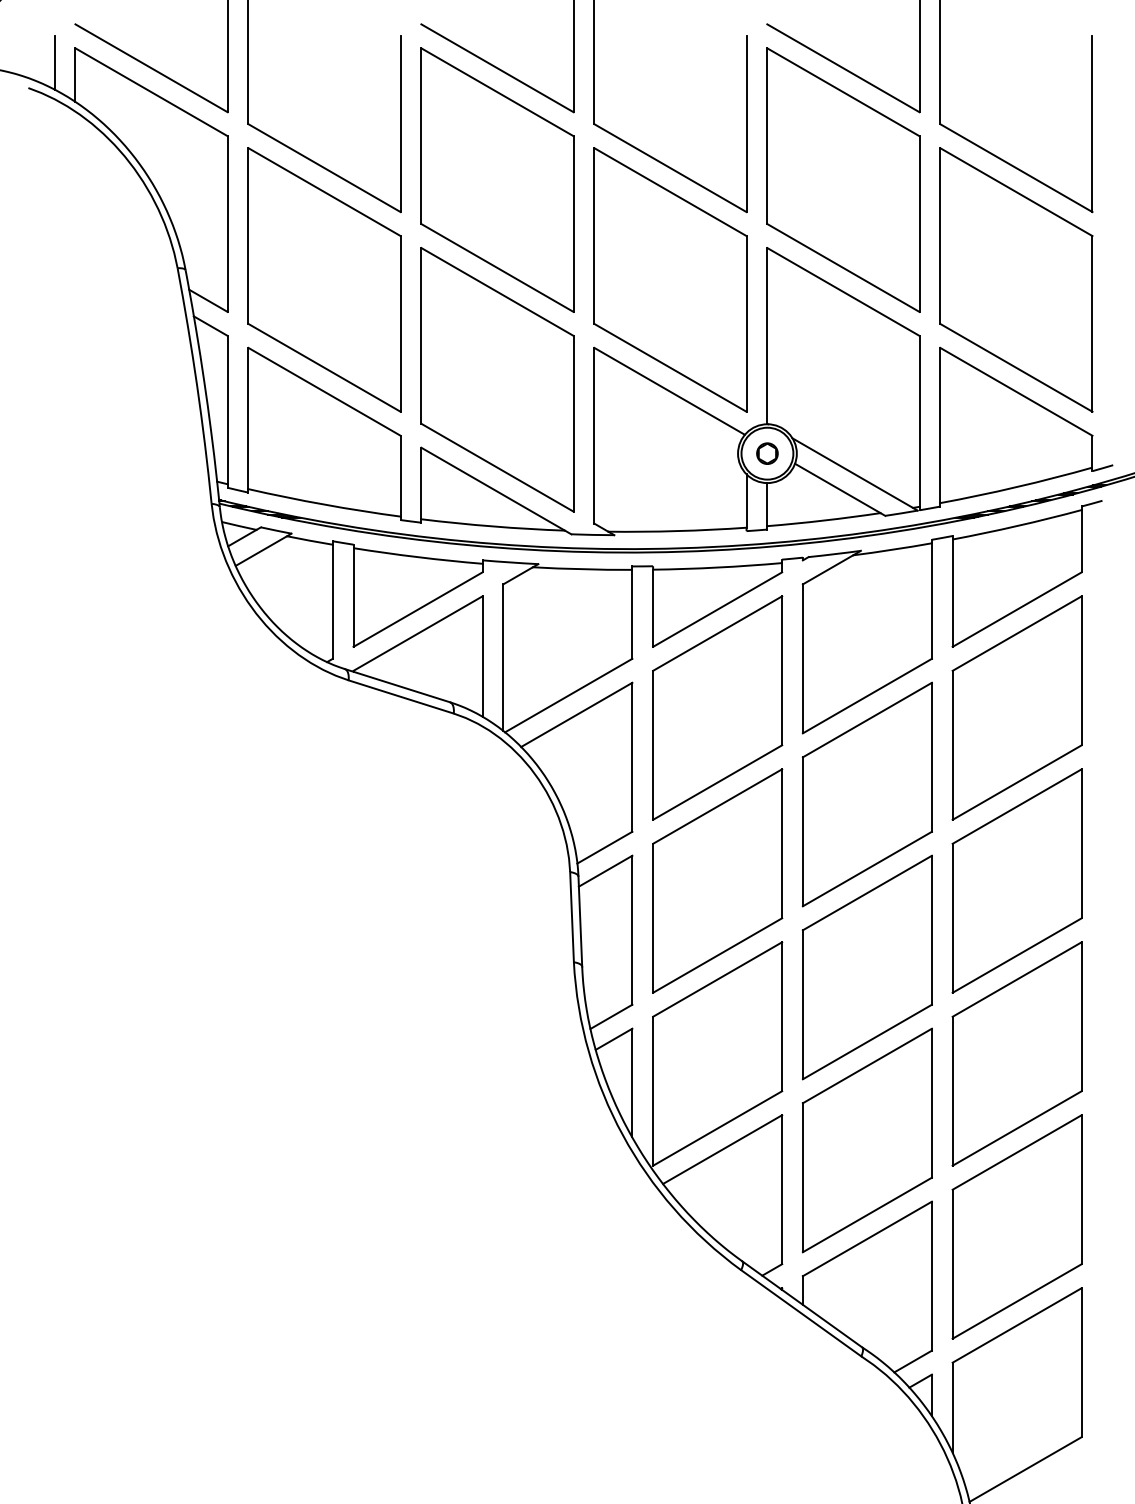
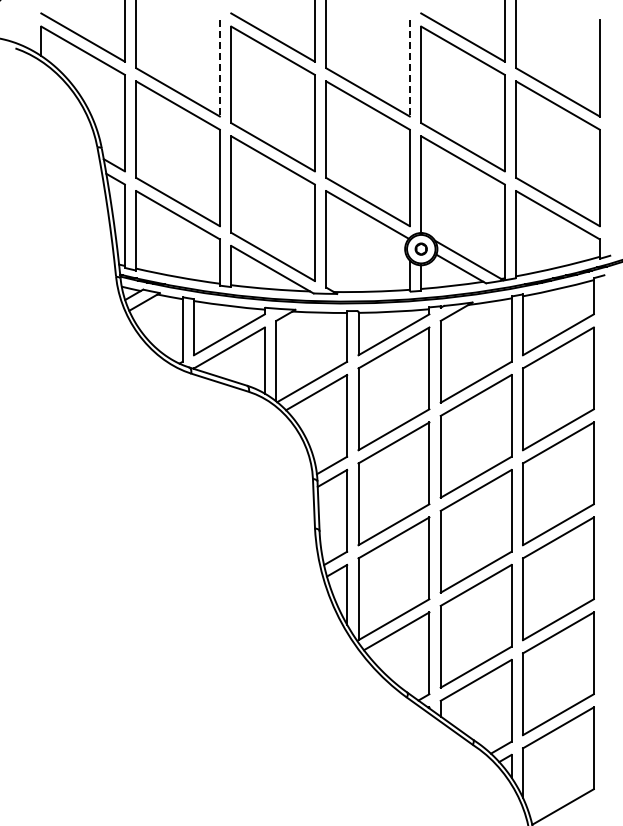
line: (53, 62) -> (29, 34), removed
line: (399, 124) -> (219, 68), solid -> dashed
line: (745, 124) -> (409, 68), solid -> dashed

